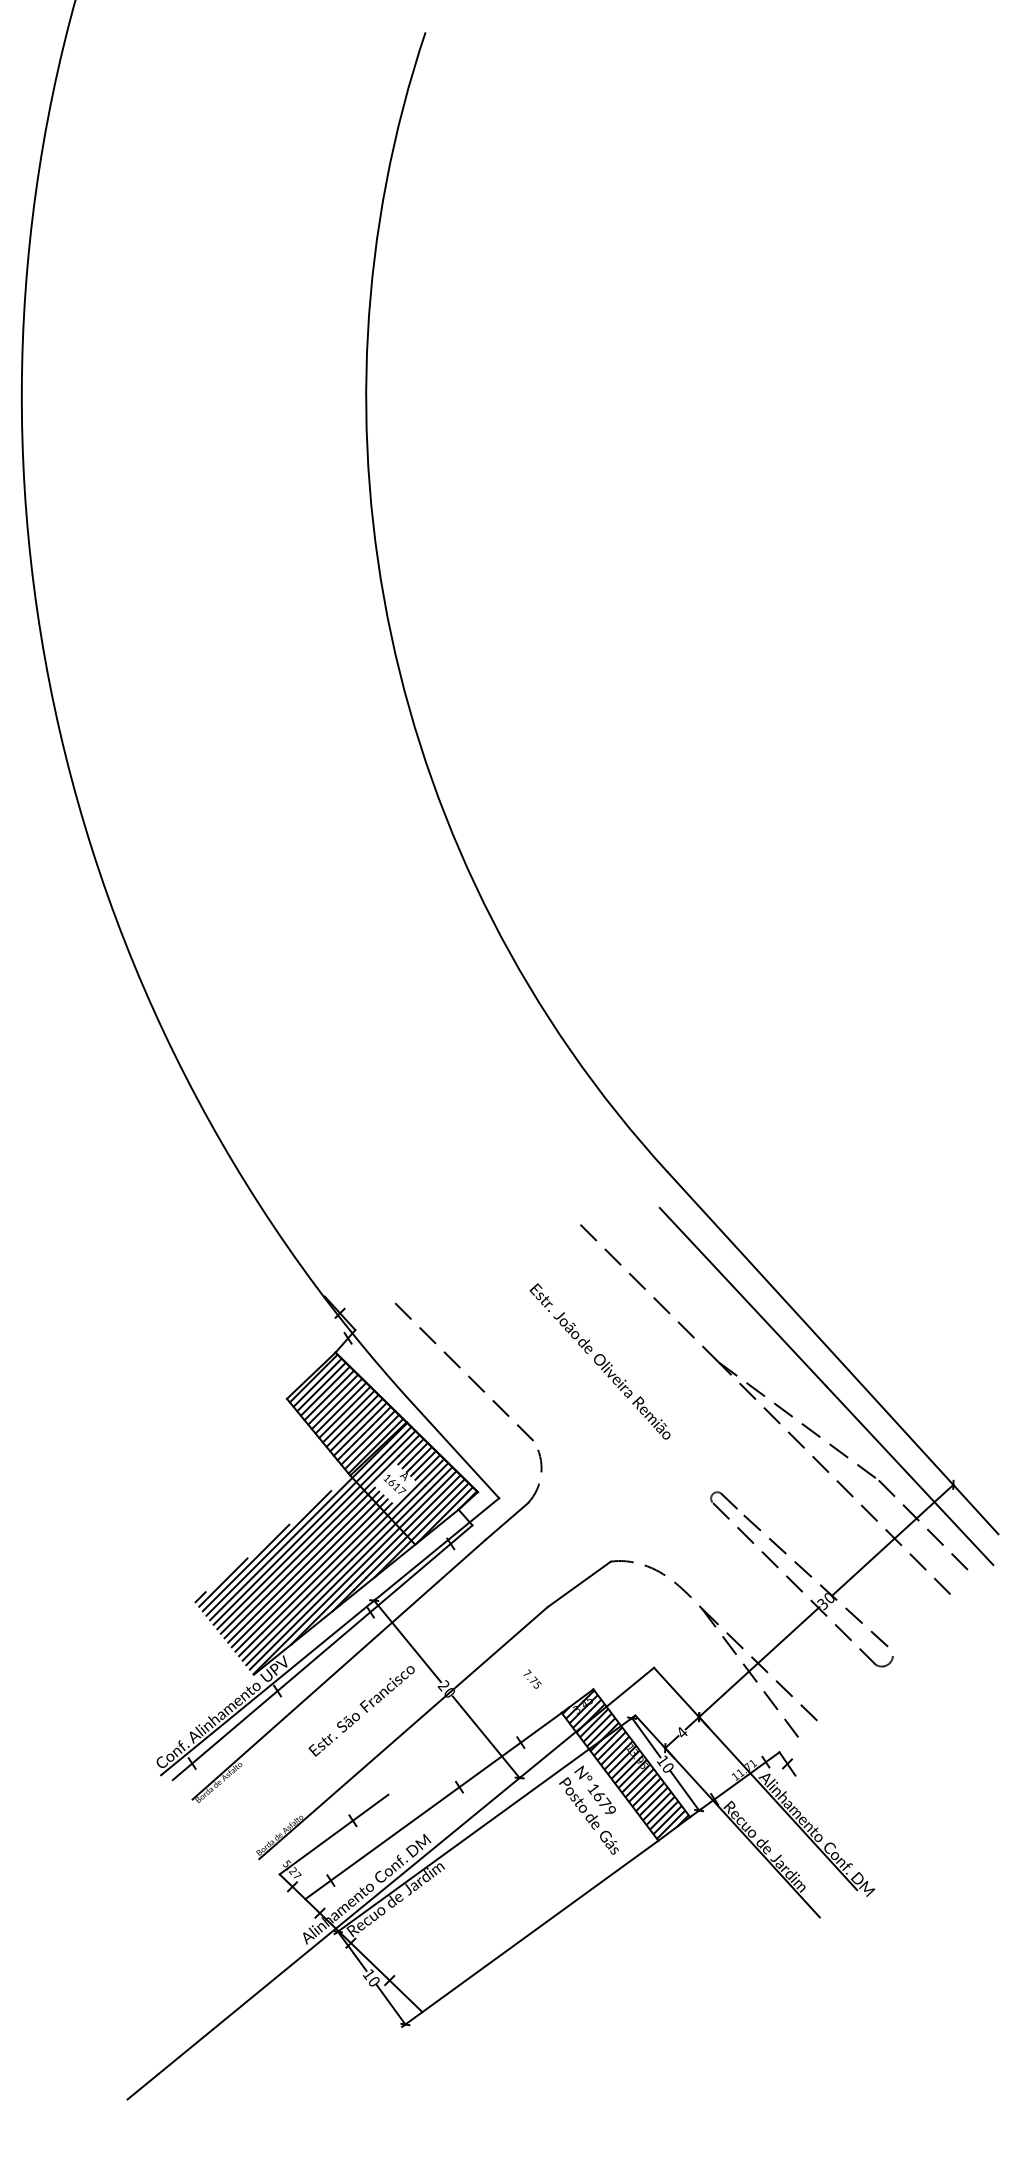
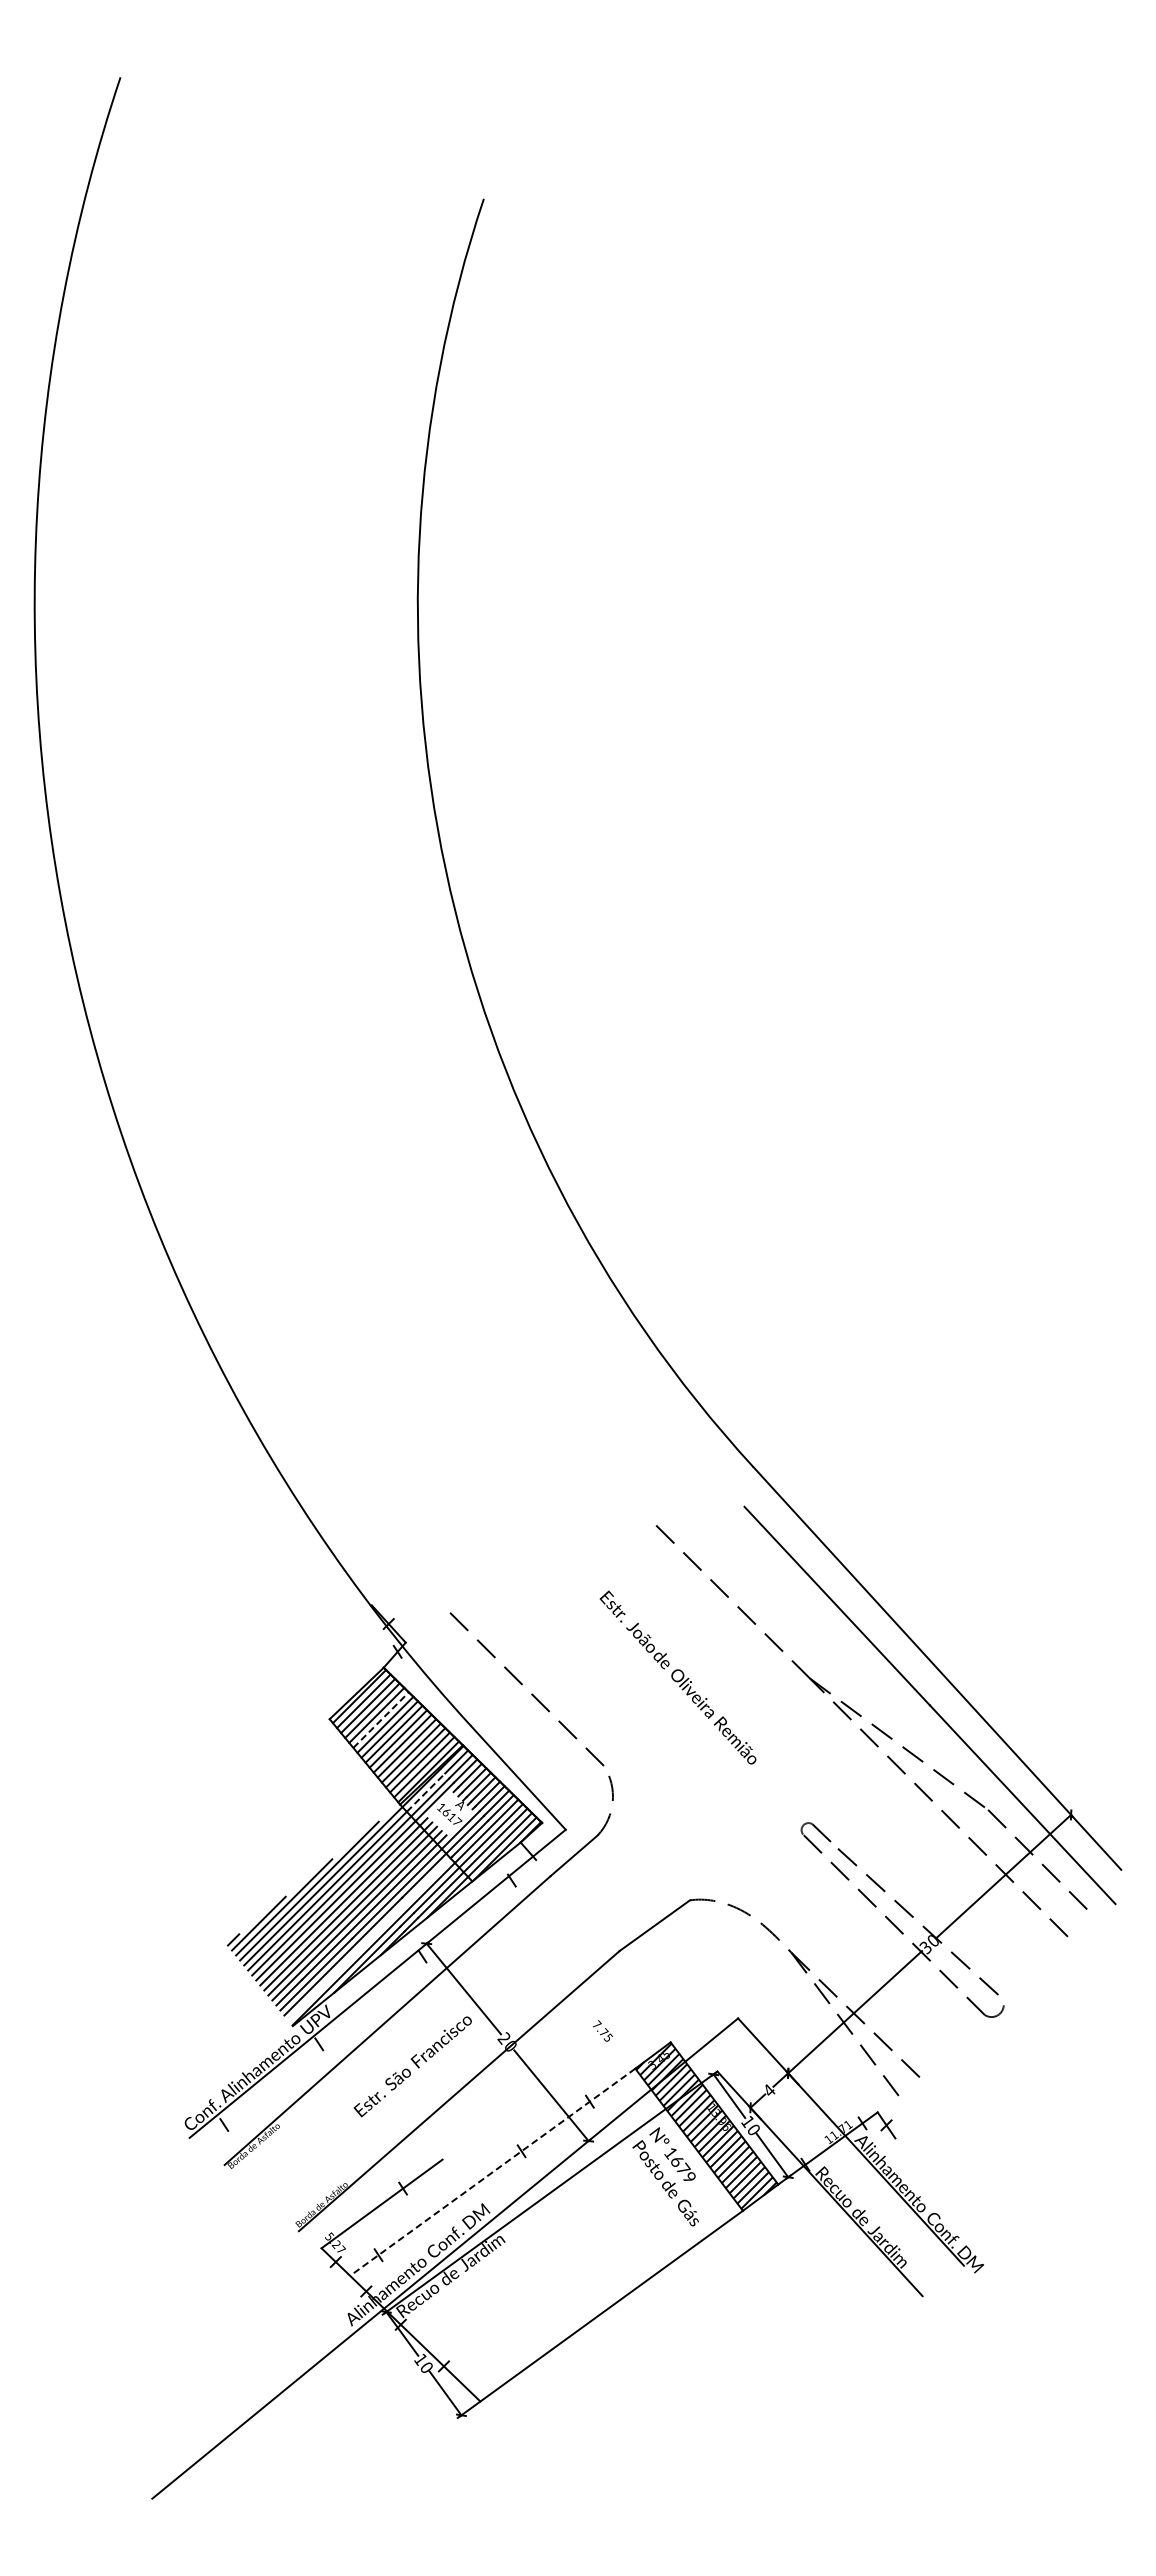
line: (333, 1399) -> (381, 1719), solid -> dashed
line: (373, 1464) -> (426, 1792), solid -> dashed
line: (322, 1596) -> (369, 1939), removed
line: (322, 1652) -> (369, 2001), removed
line: (433, 1806) -> (492, 2172), solid -> dashed

